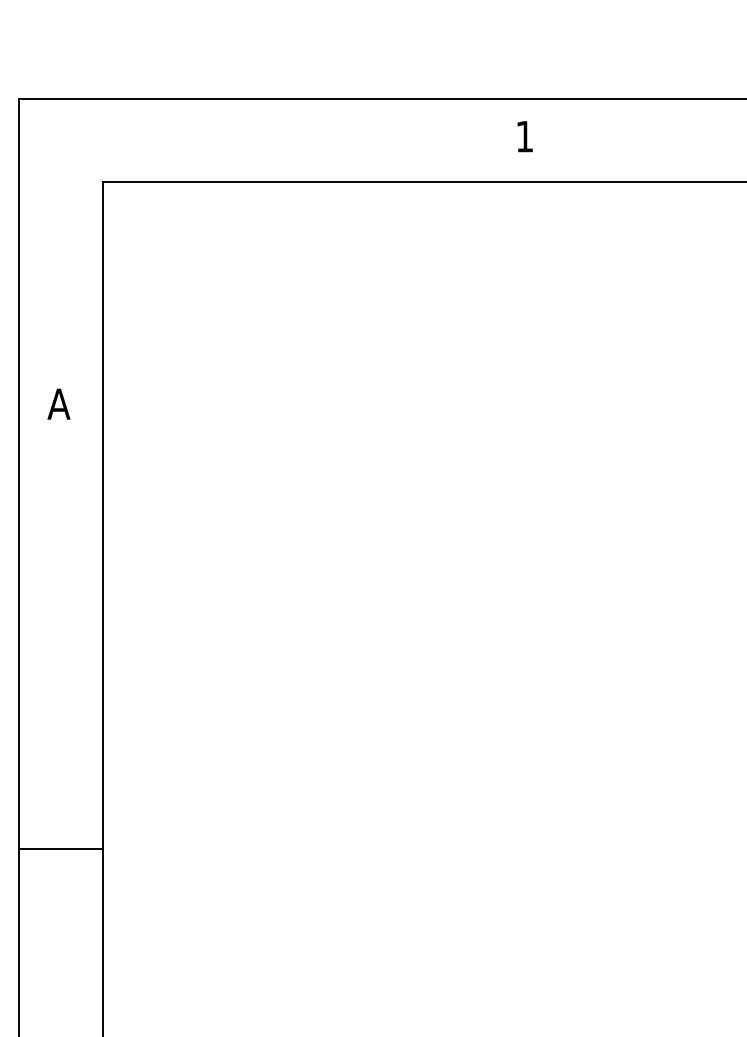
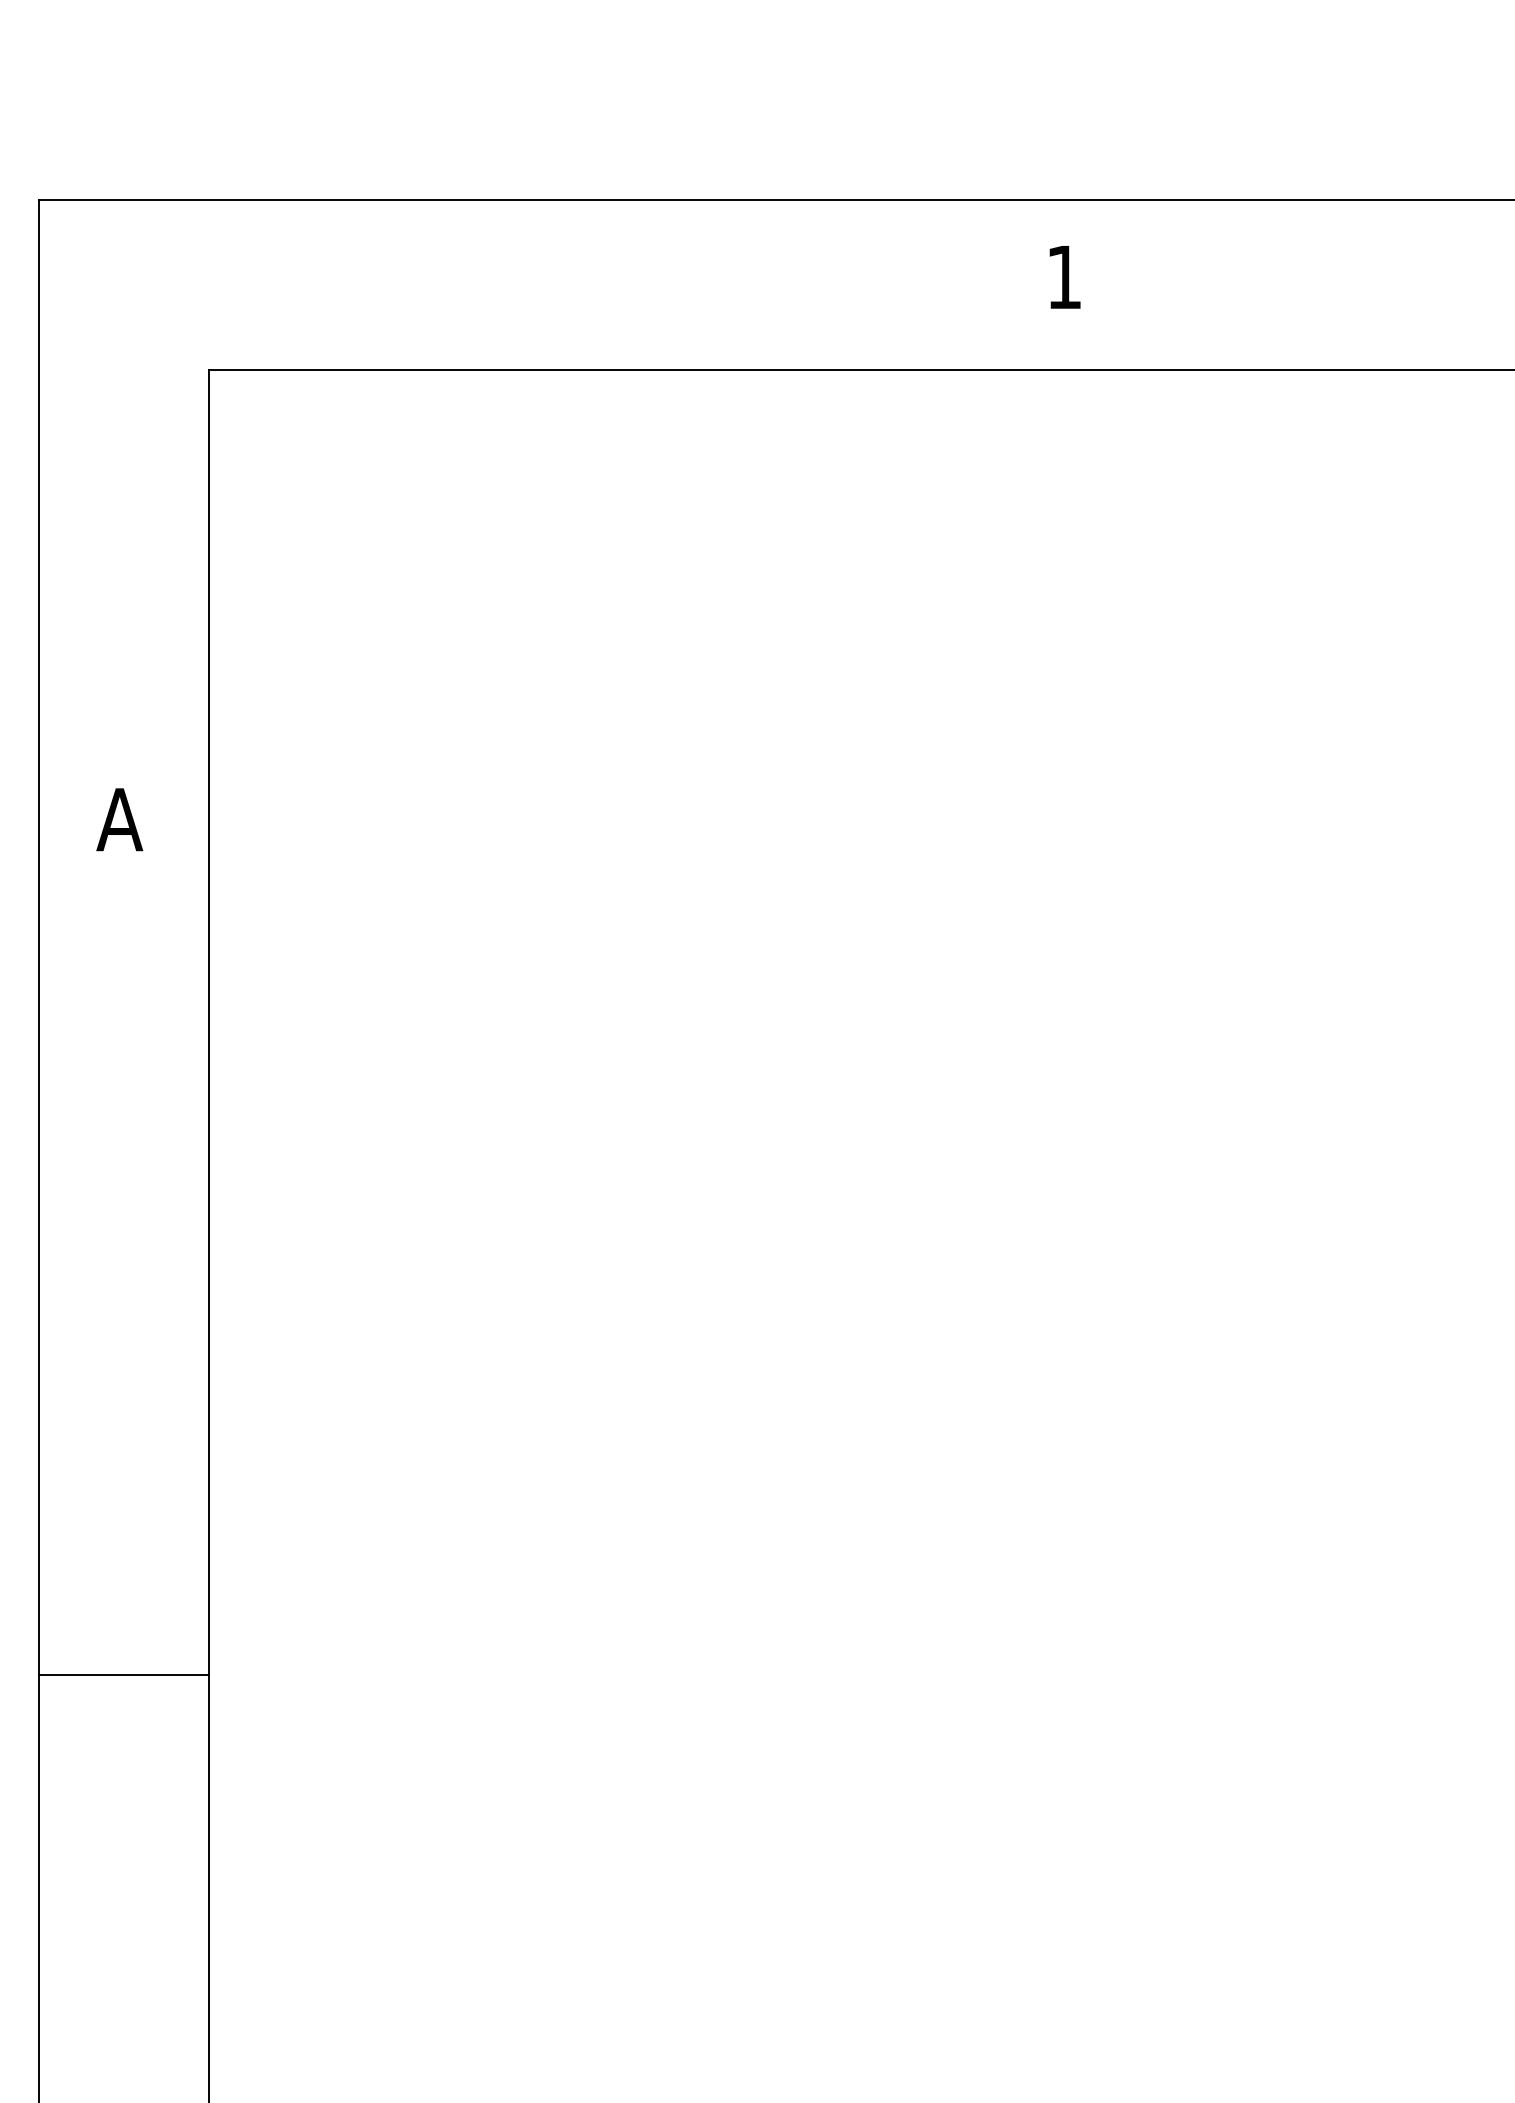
line: (60, 848) -> (122, 1674), moved

